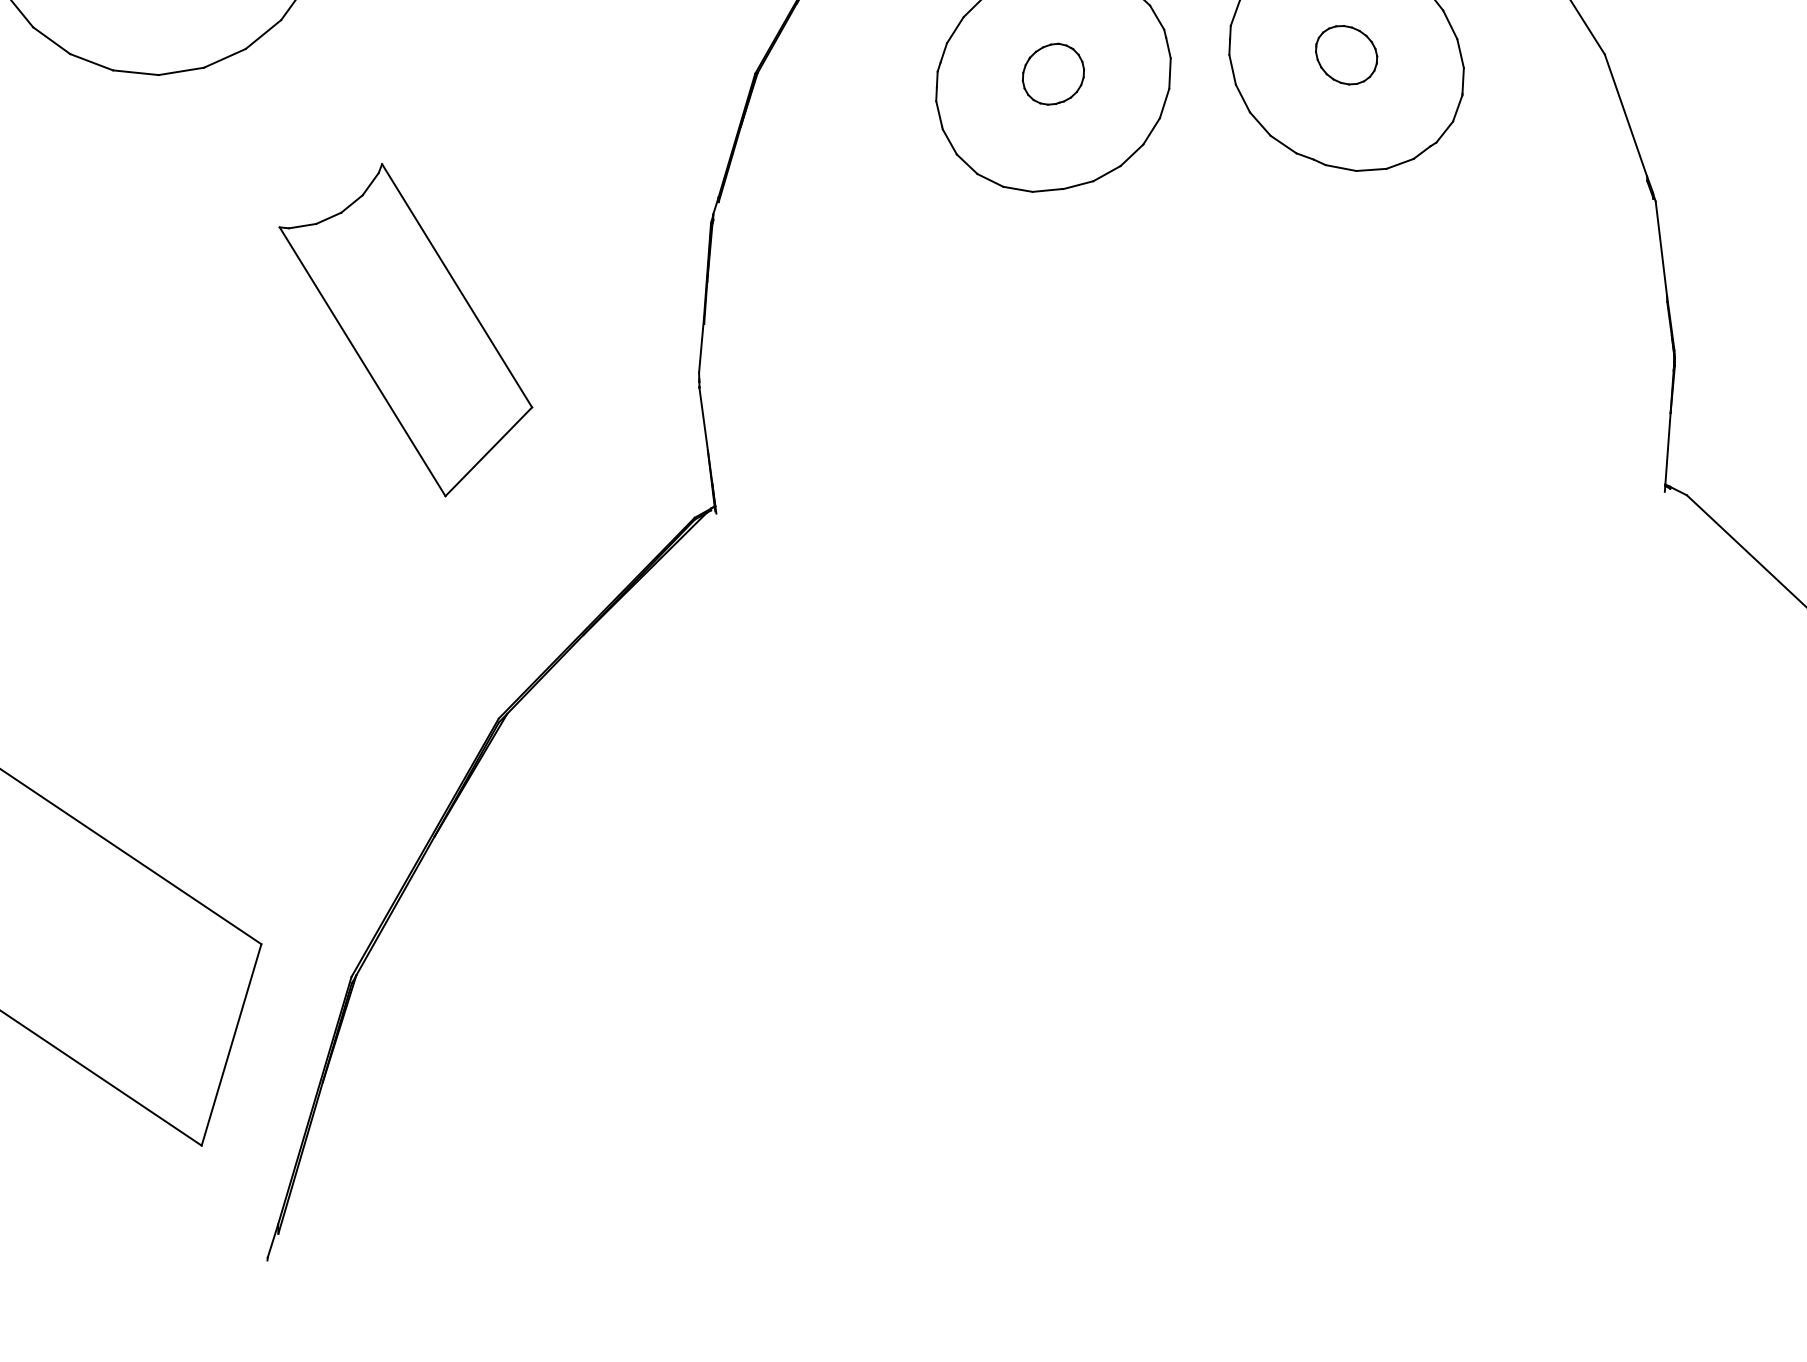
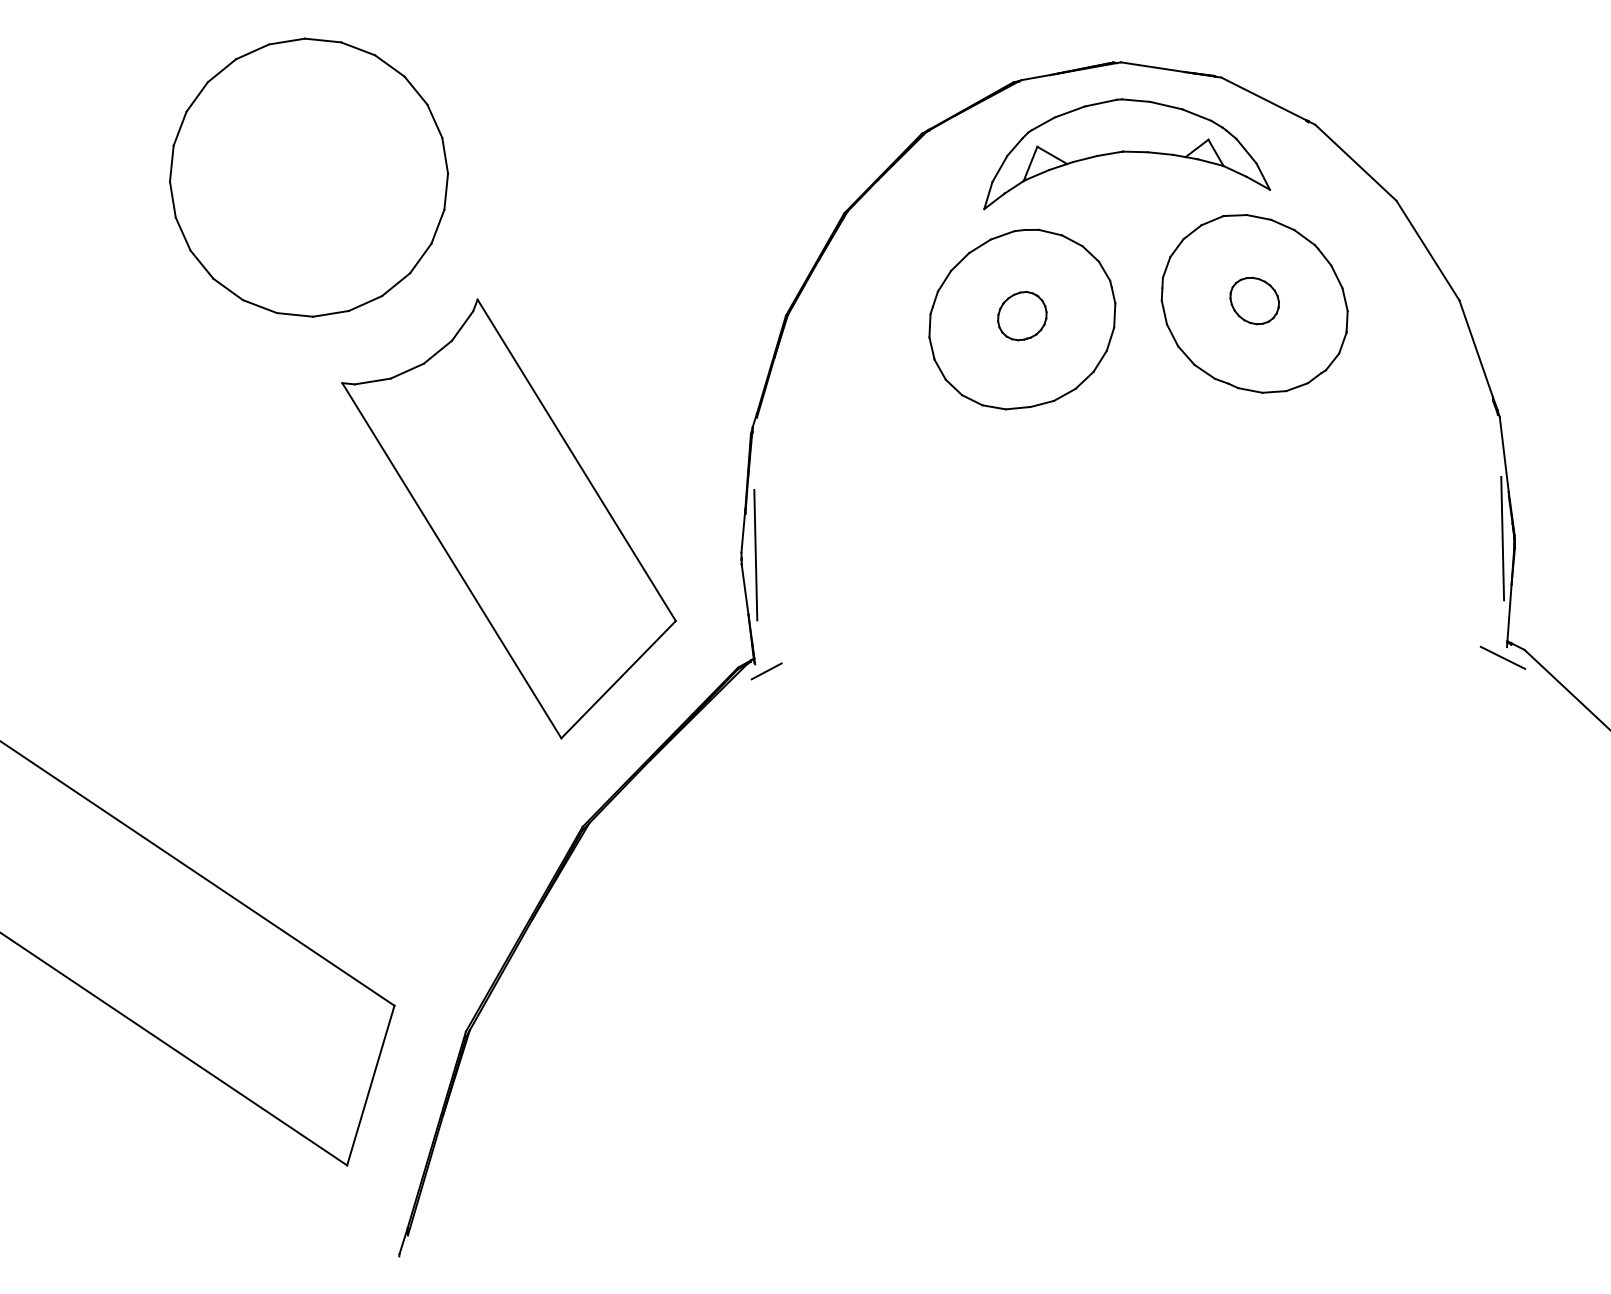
part: (405, 329) -> (508, 518), size x1.67
line: (1659, 354) -> (1502, 538), added
line: (716, 376) -> (755, 555), added
line: (1659, 504) -> (1502, 657), added
line: (730, 522) -> (766, 671), added

